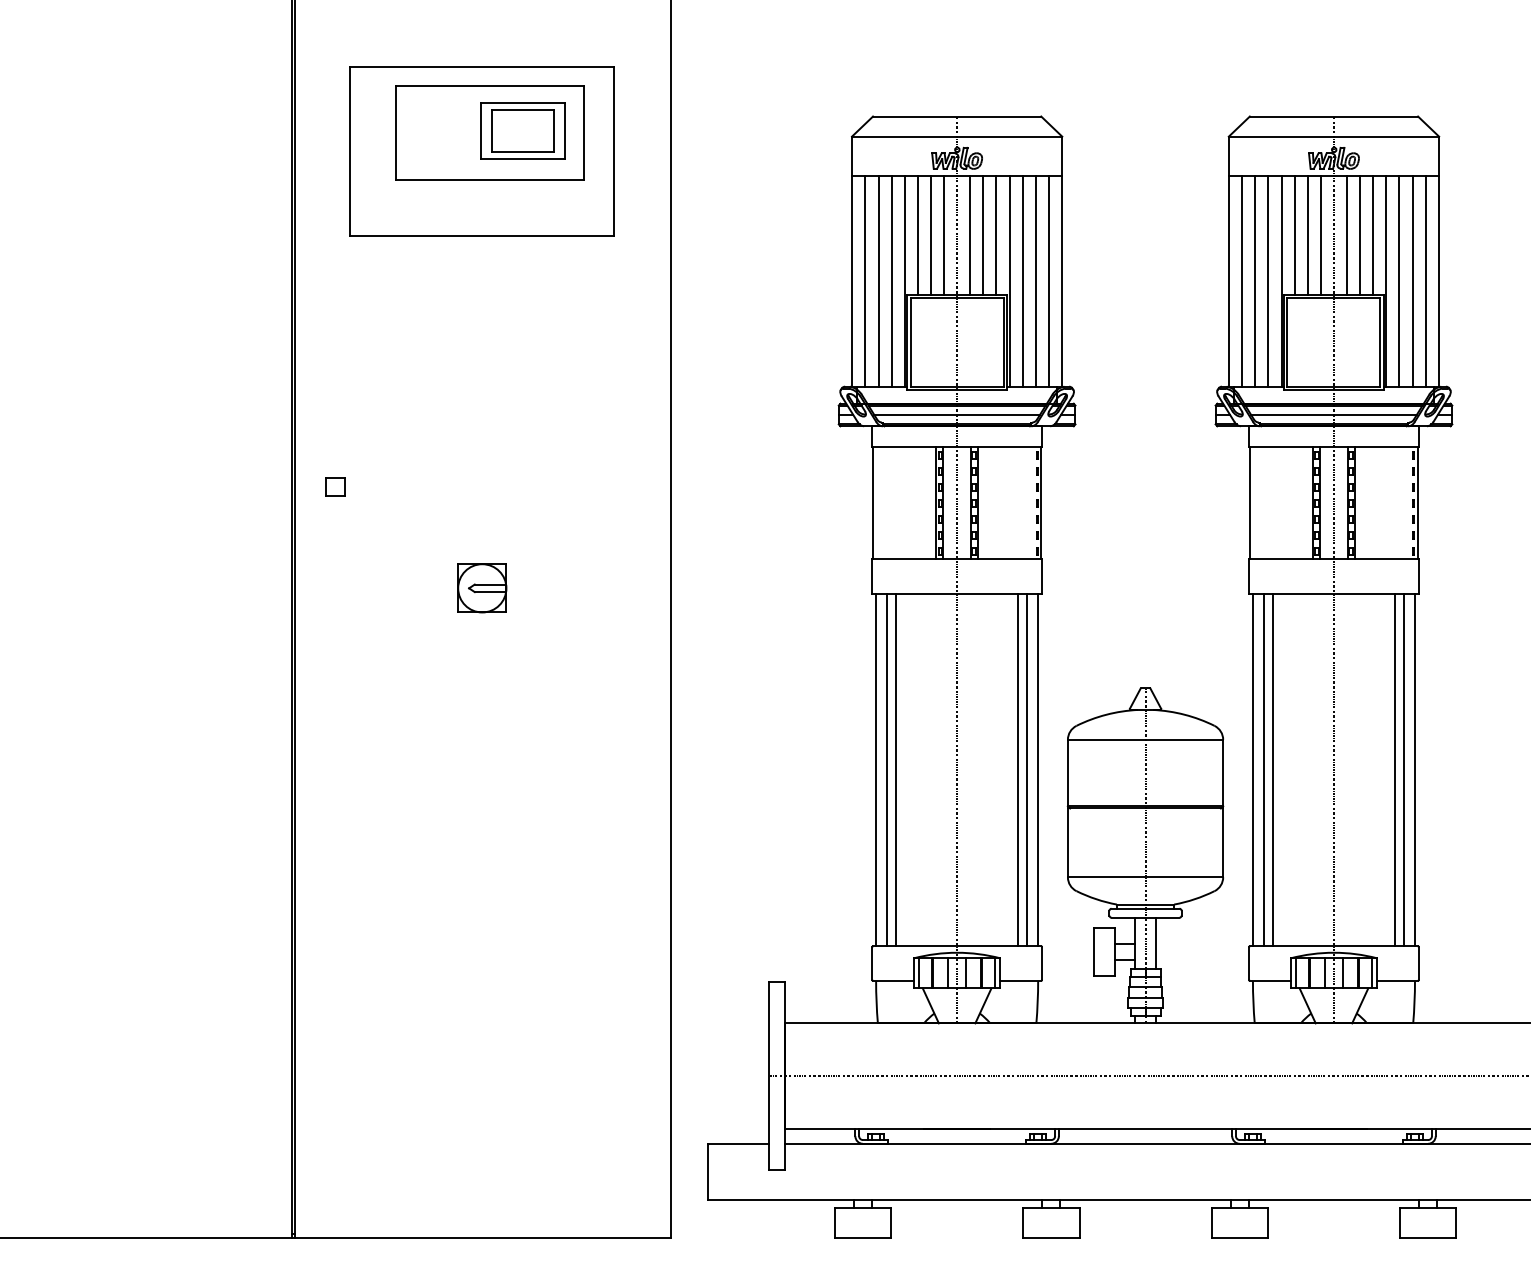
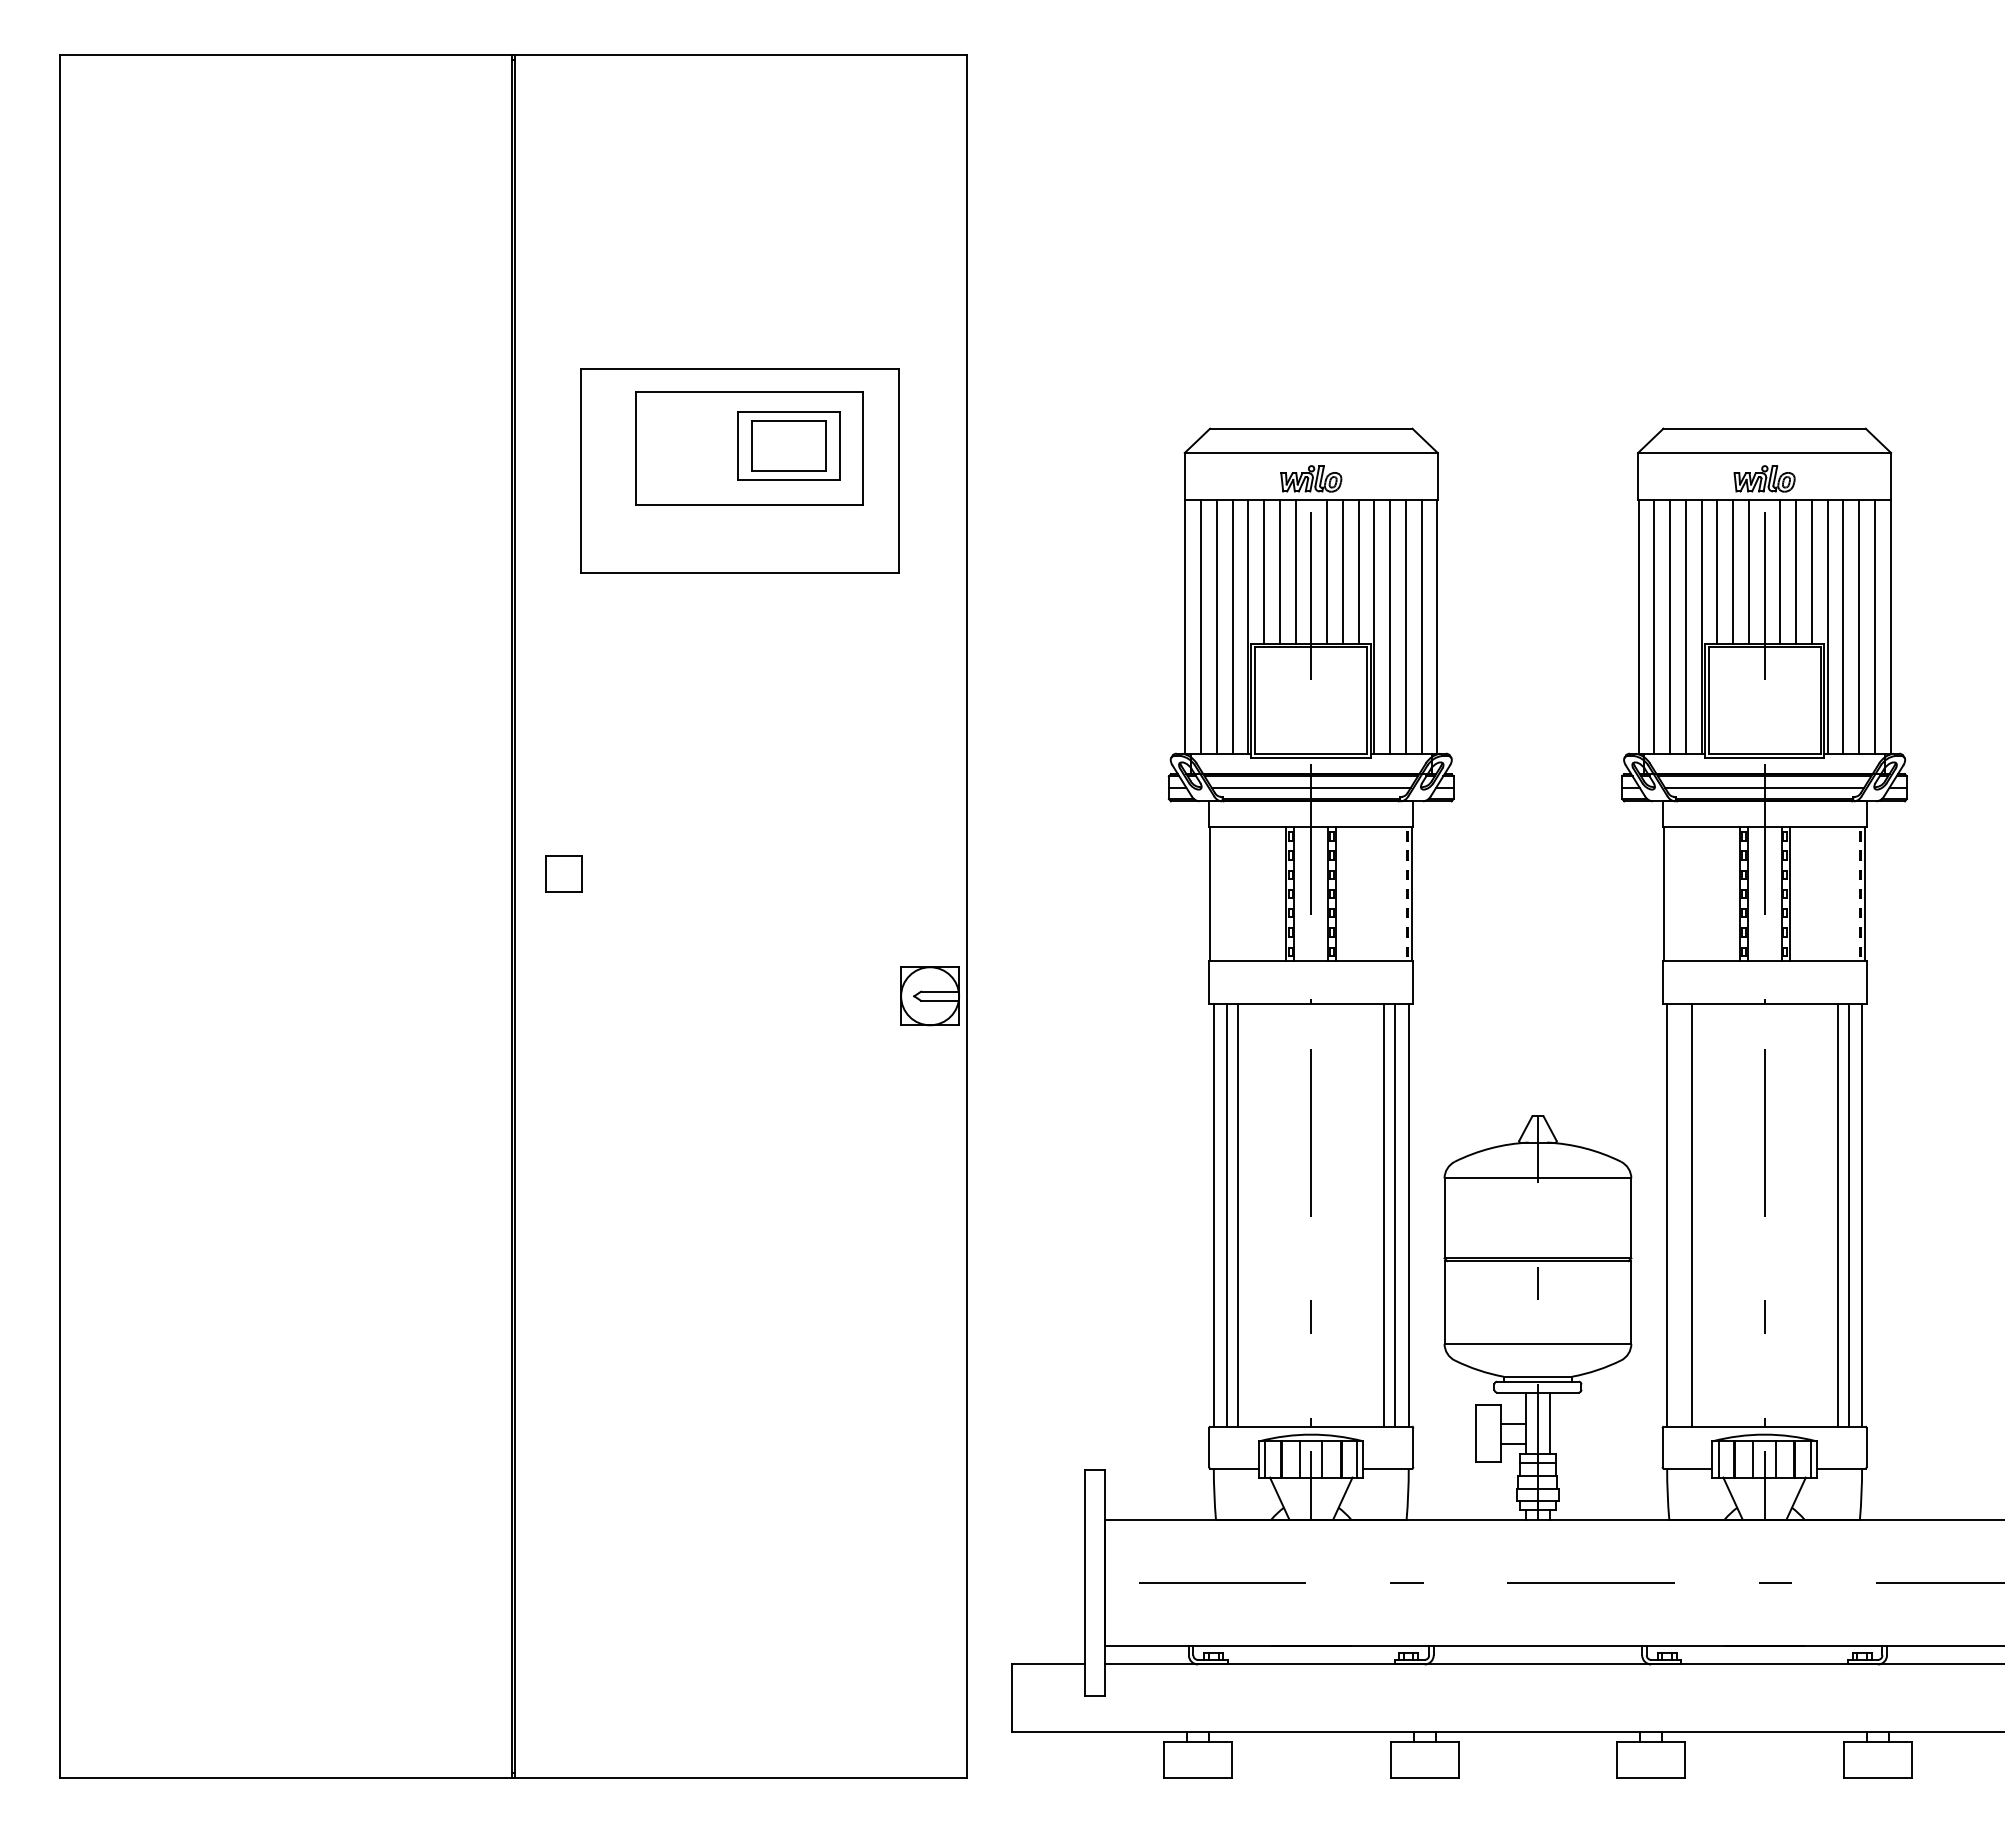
part: (335, 487) -> (563, 874), size x1.6
part: (481, 588) -> (929, 996), moved
line: (1264, 769) -> (1680, 1214), removed

